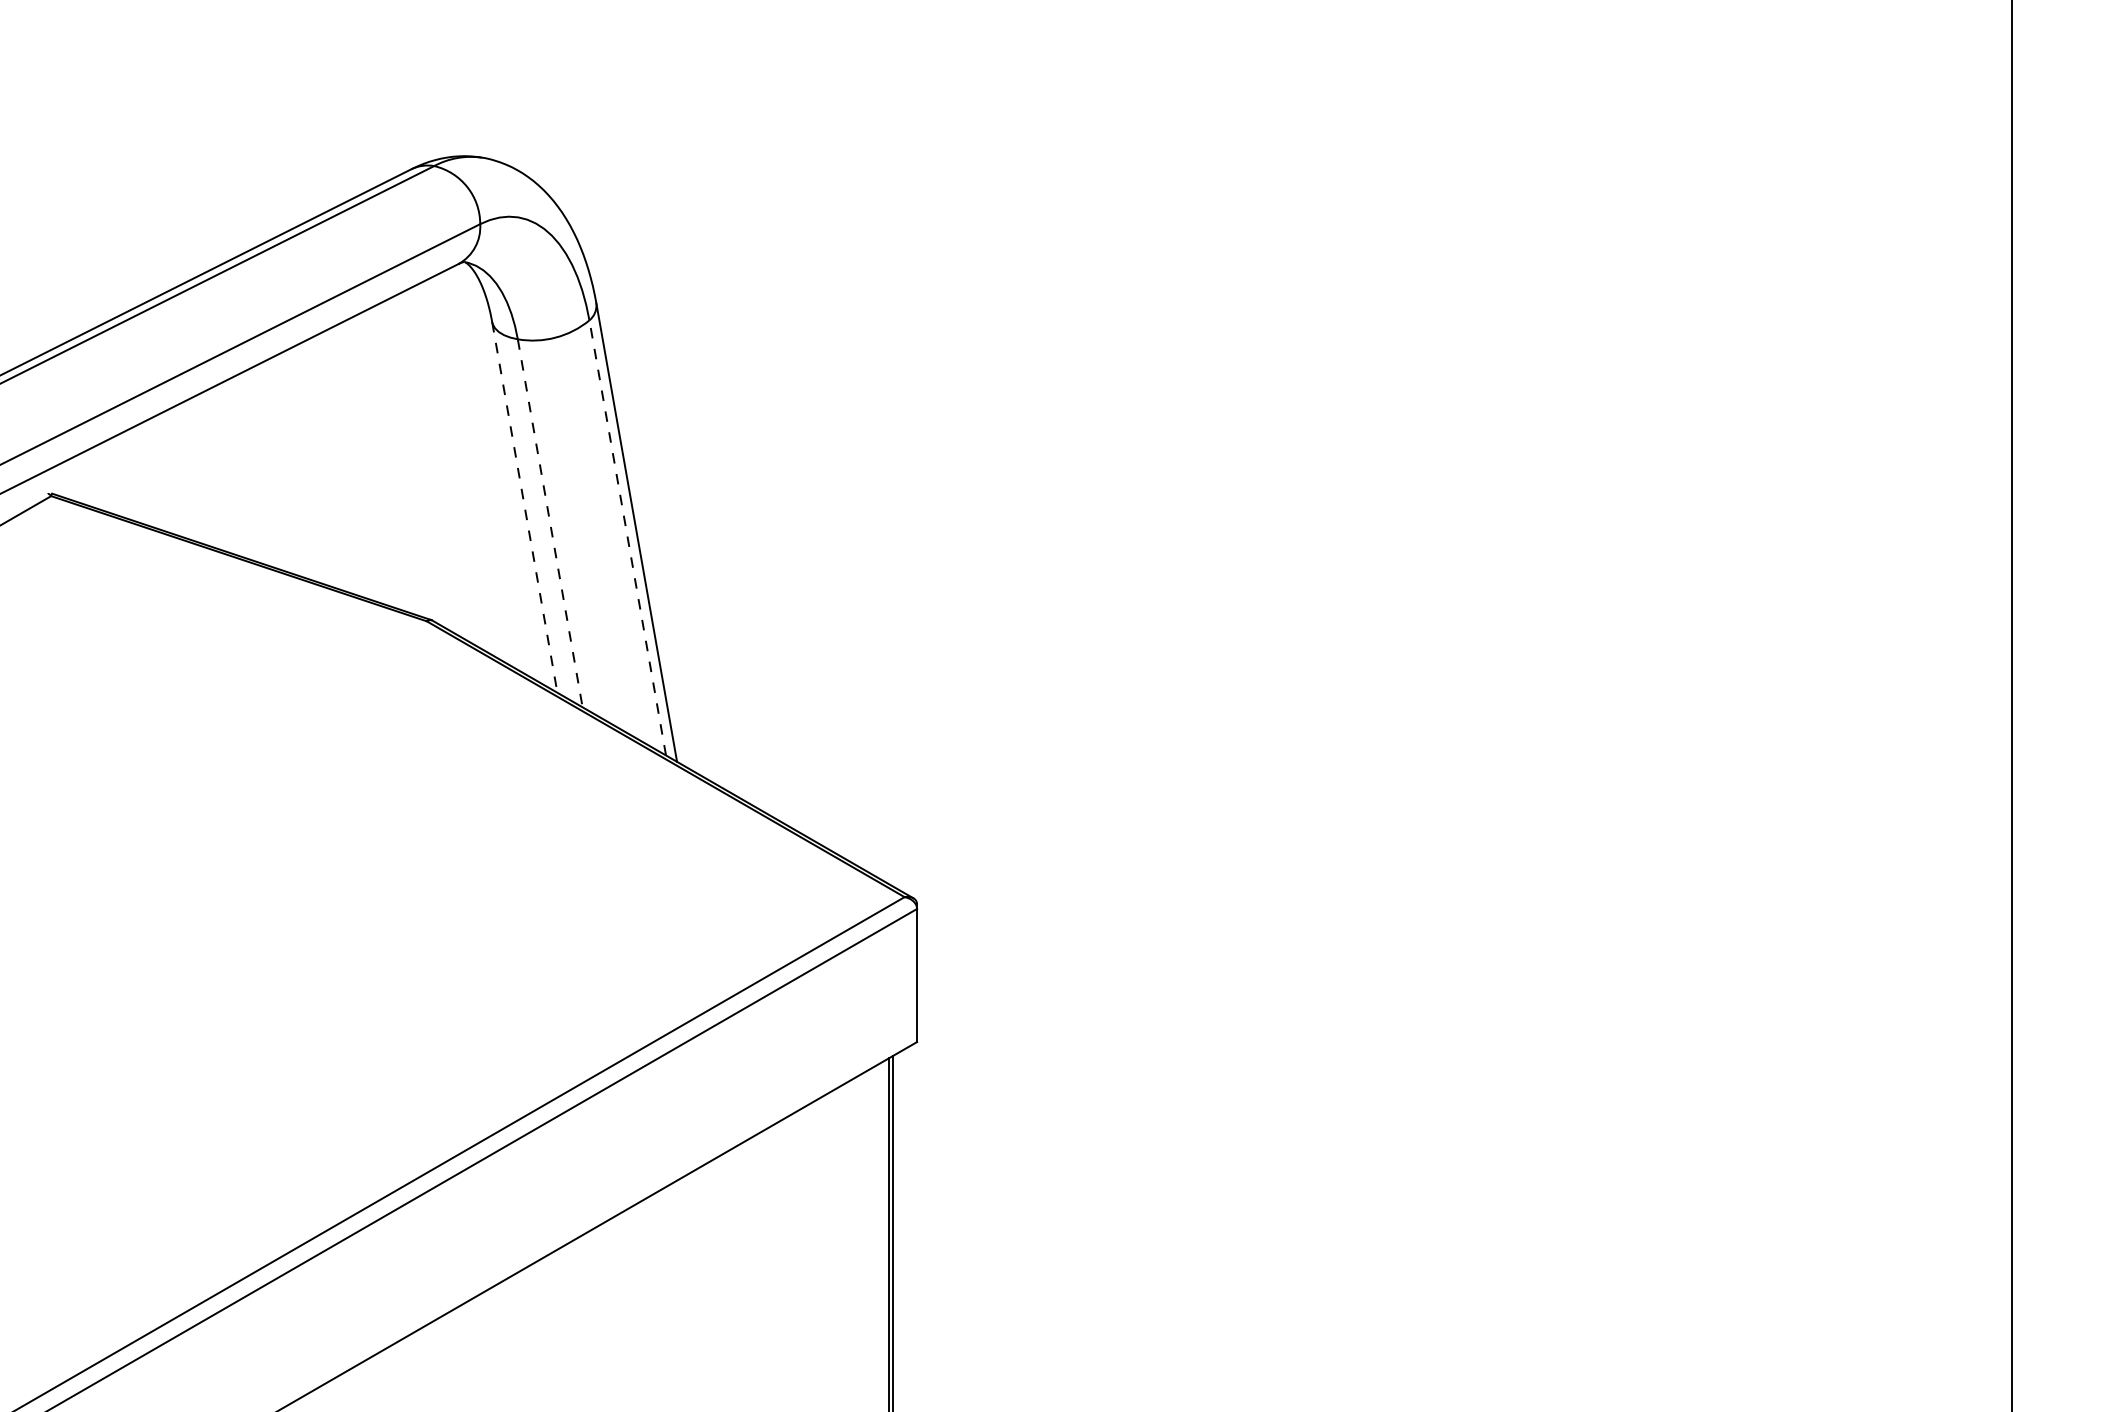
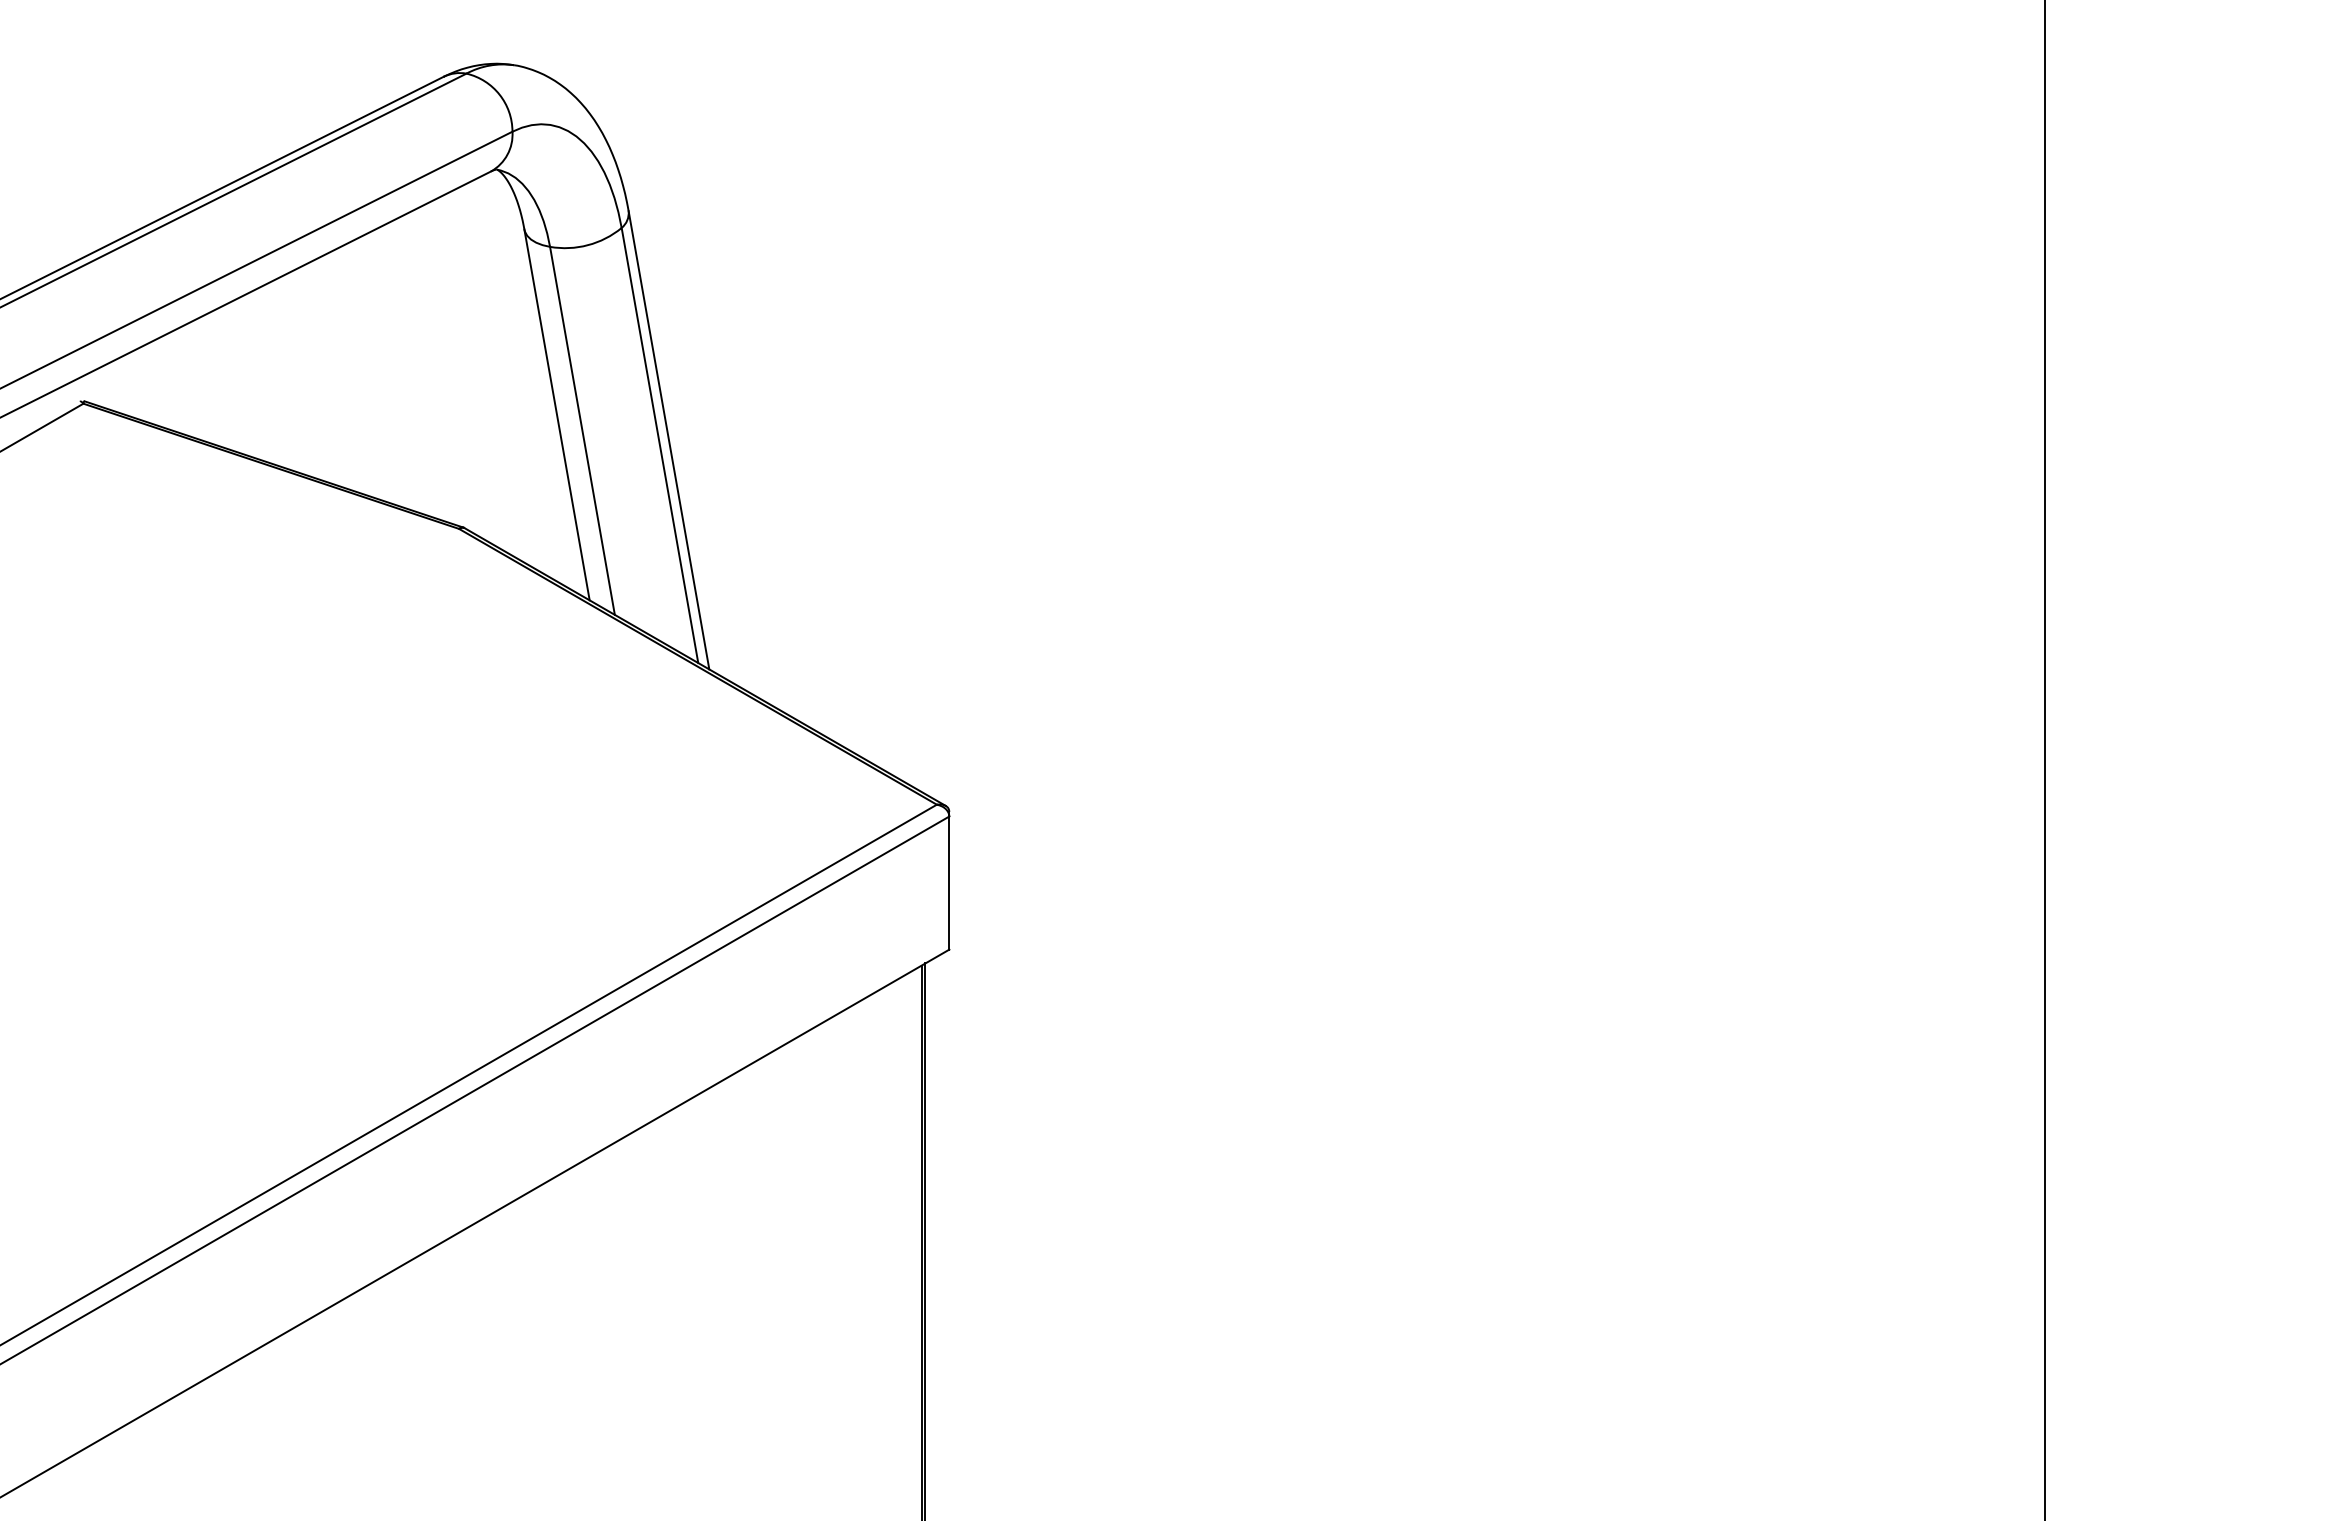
line: (525, 507) -> (557, 415), dashed -> solid
line: (550, 522) -> (582, 430), dashed -> solid
line: (627, 537) -> (659, 445), dashed -> solid

